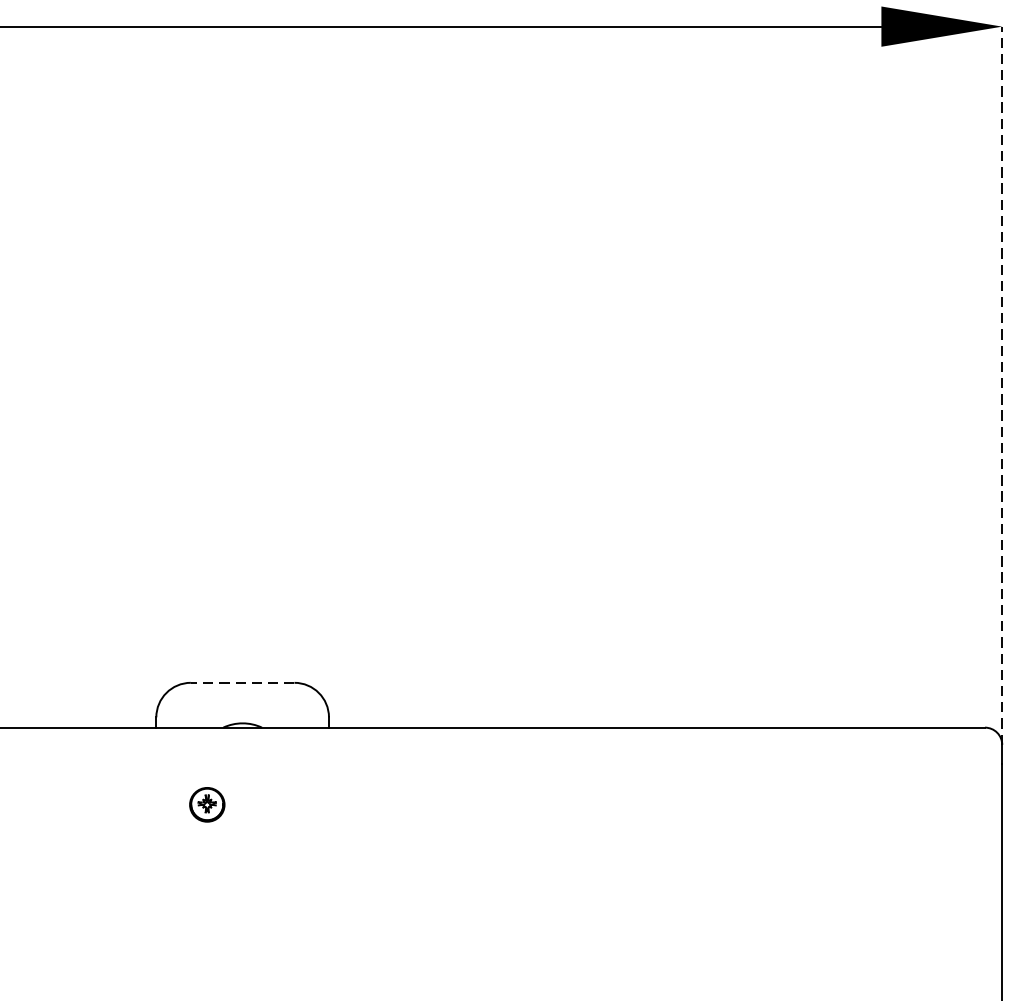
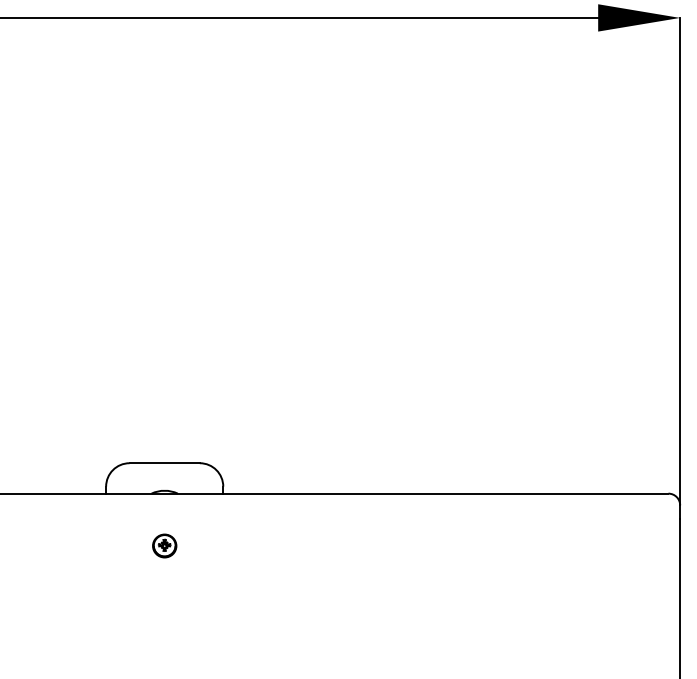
line: (1002, 385) -> (680, 261), dashed -> solid
line: (242, 683) -> (164, 463), dashed -> solid
part: (206, 804) -> (164, 545), moved

